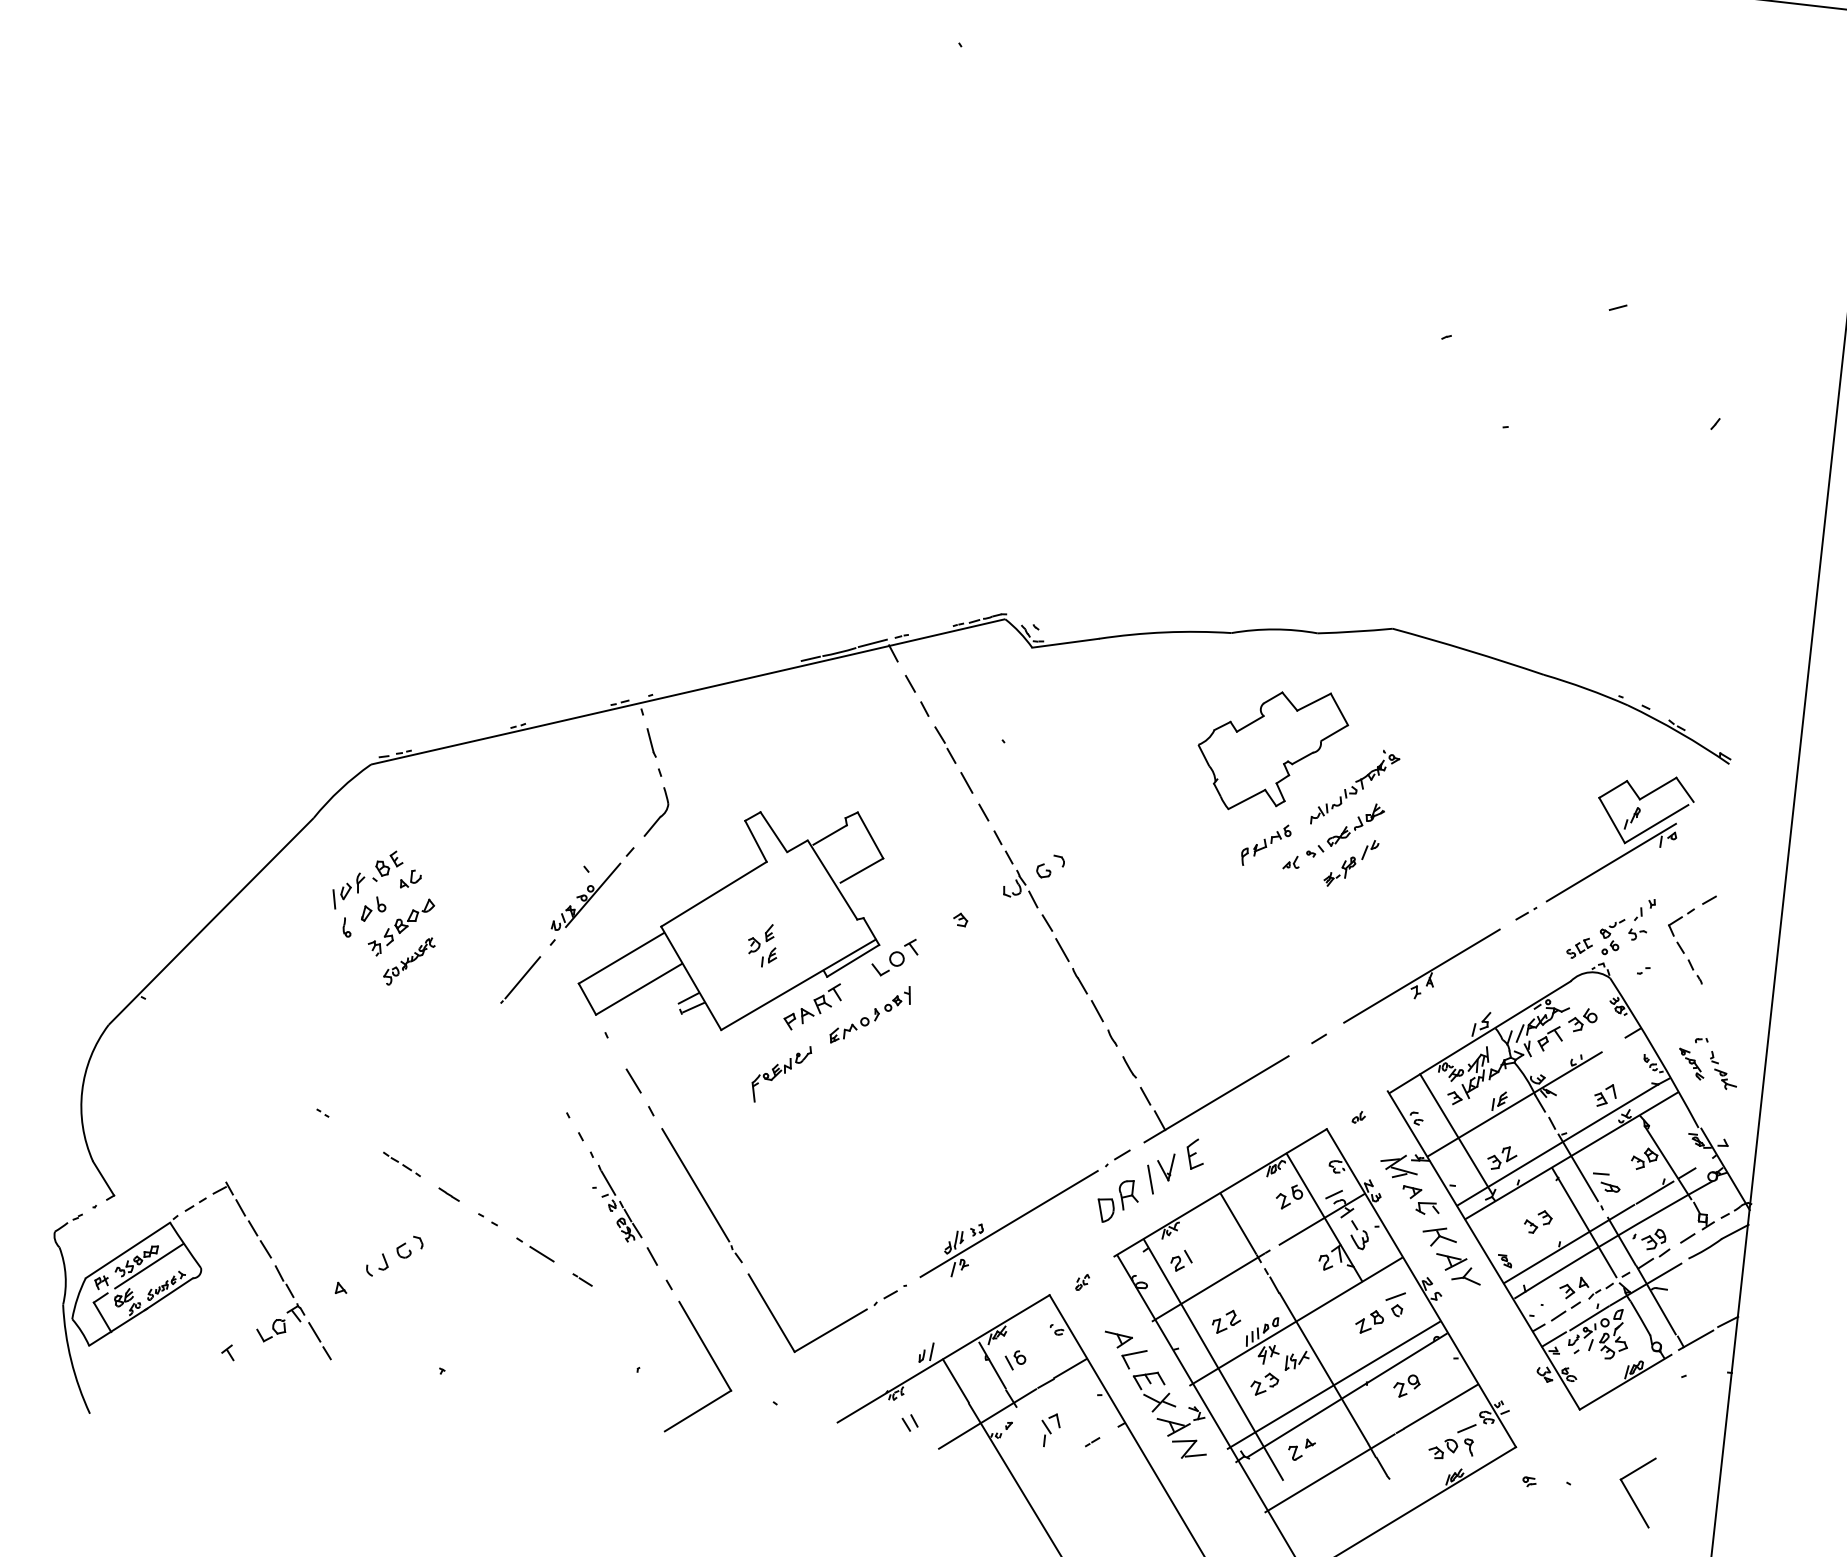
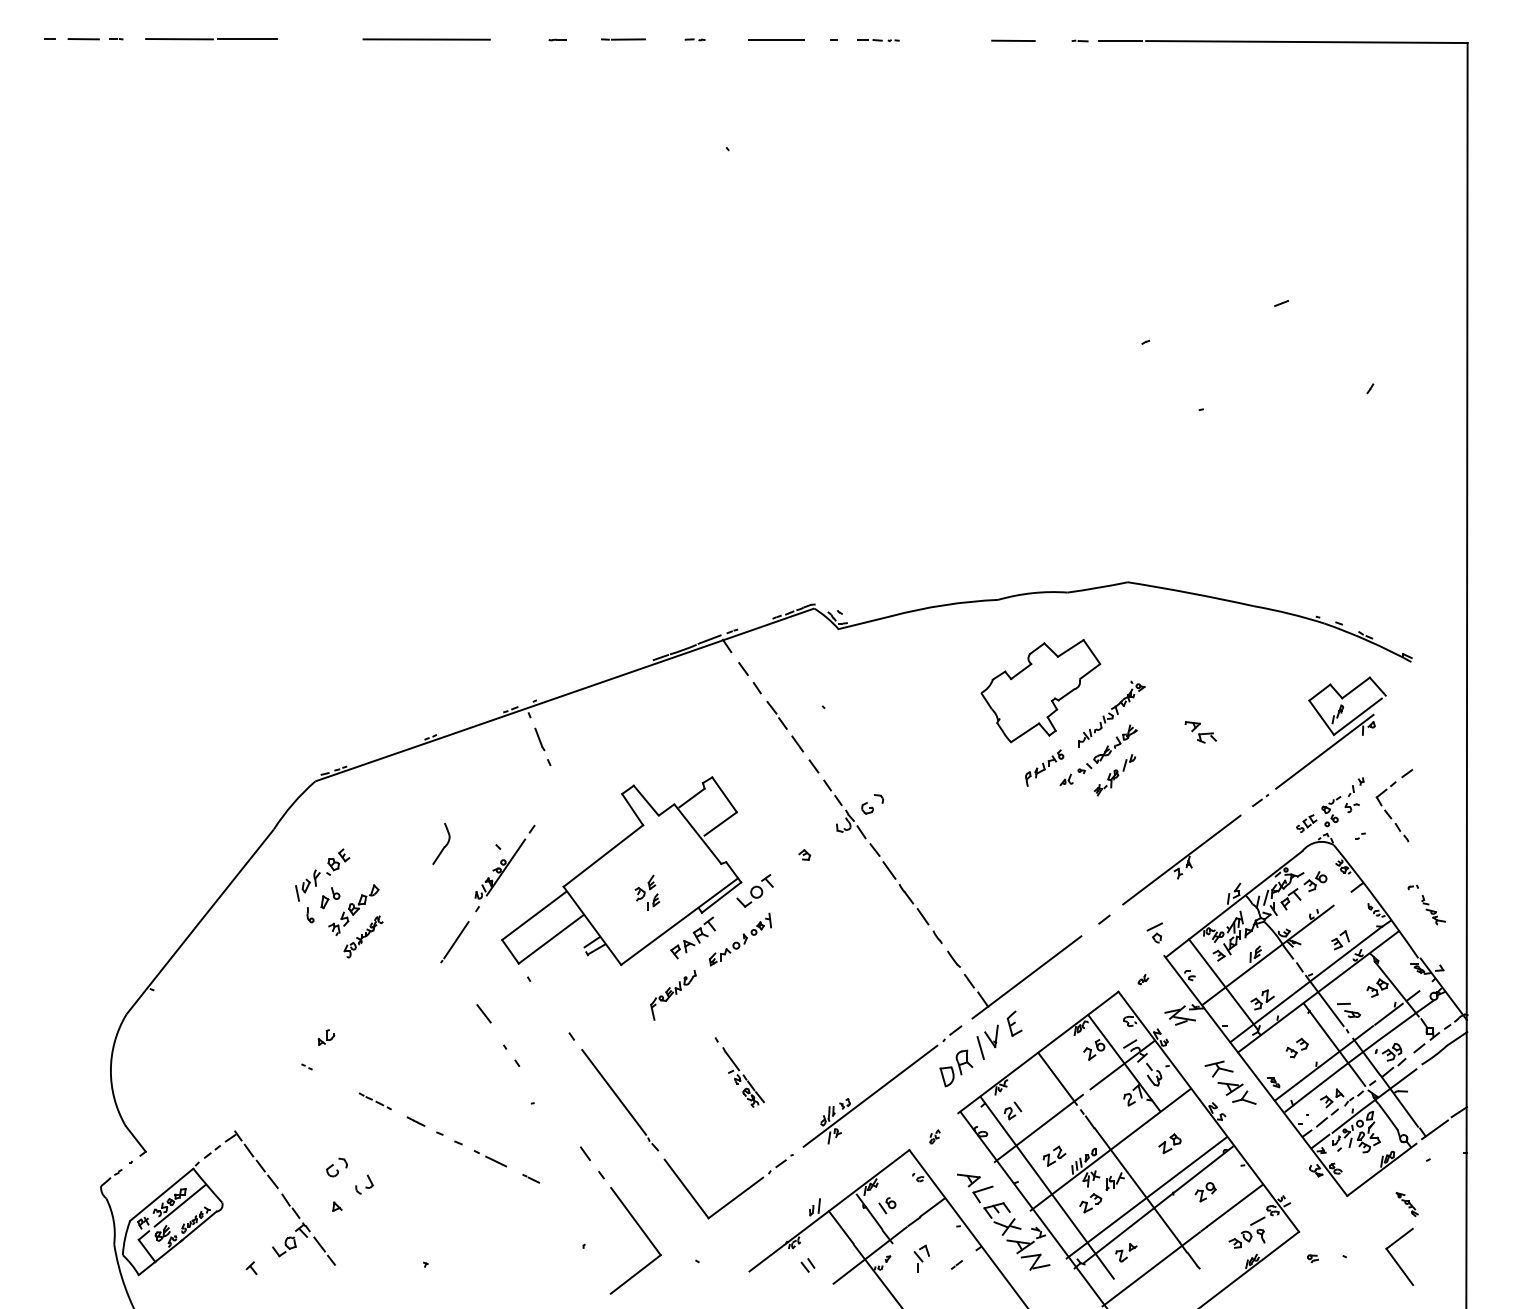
part: (657, 811) -> (441, 843), moved
part: (410, 879) -> (326, 1037), moved
part: (1690, 1064) -> (1406, 1204), moved
line: (633, 1080) -> (483, 1013), moved
part: (615, 1197) -> (739, 1072), moved
part: (1420, 1200) -> (1200, 732), moved
part: (487, 1219) -> (449, 1138), size x1.6
part: (409, 1247) -> (336, 1167), moved
part: (1394, 1303) -> (1154, 932), moved

